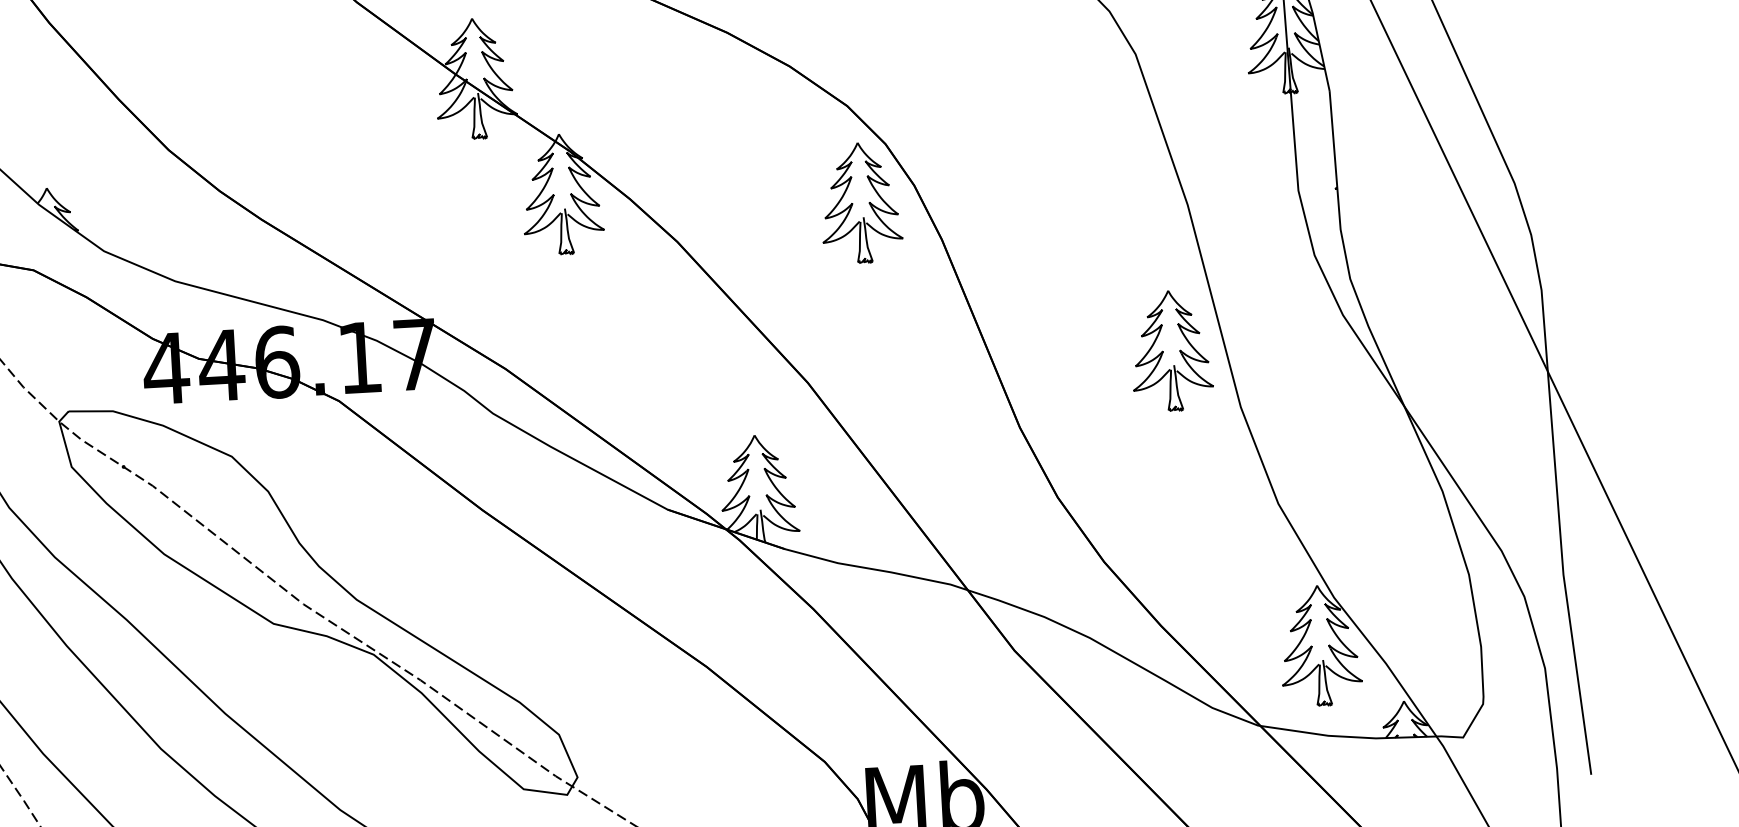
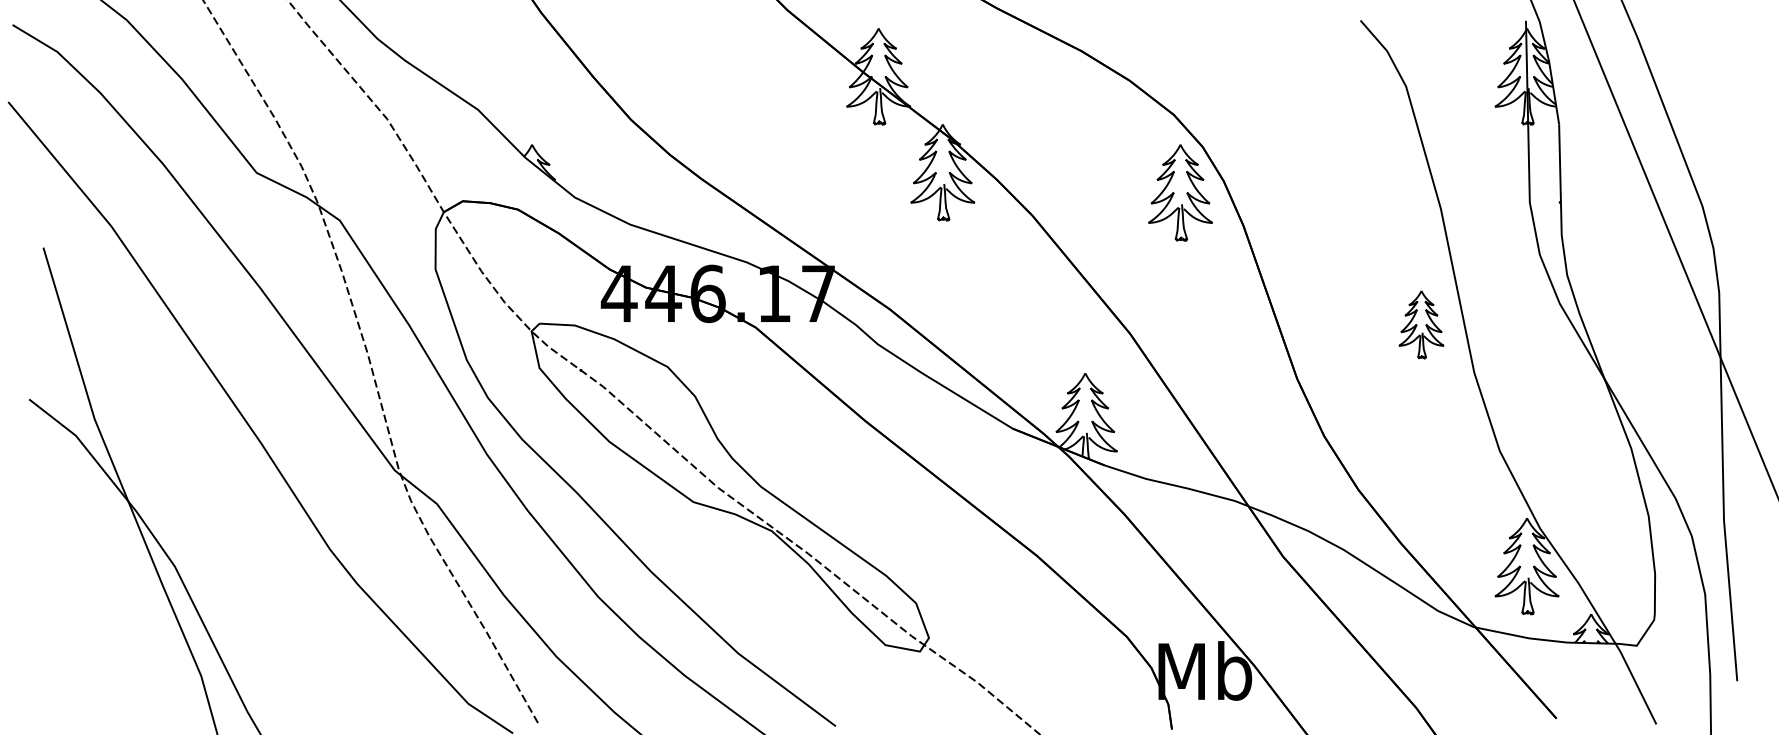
part: (1171, 350) -> (1421, 324), size x0.7

